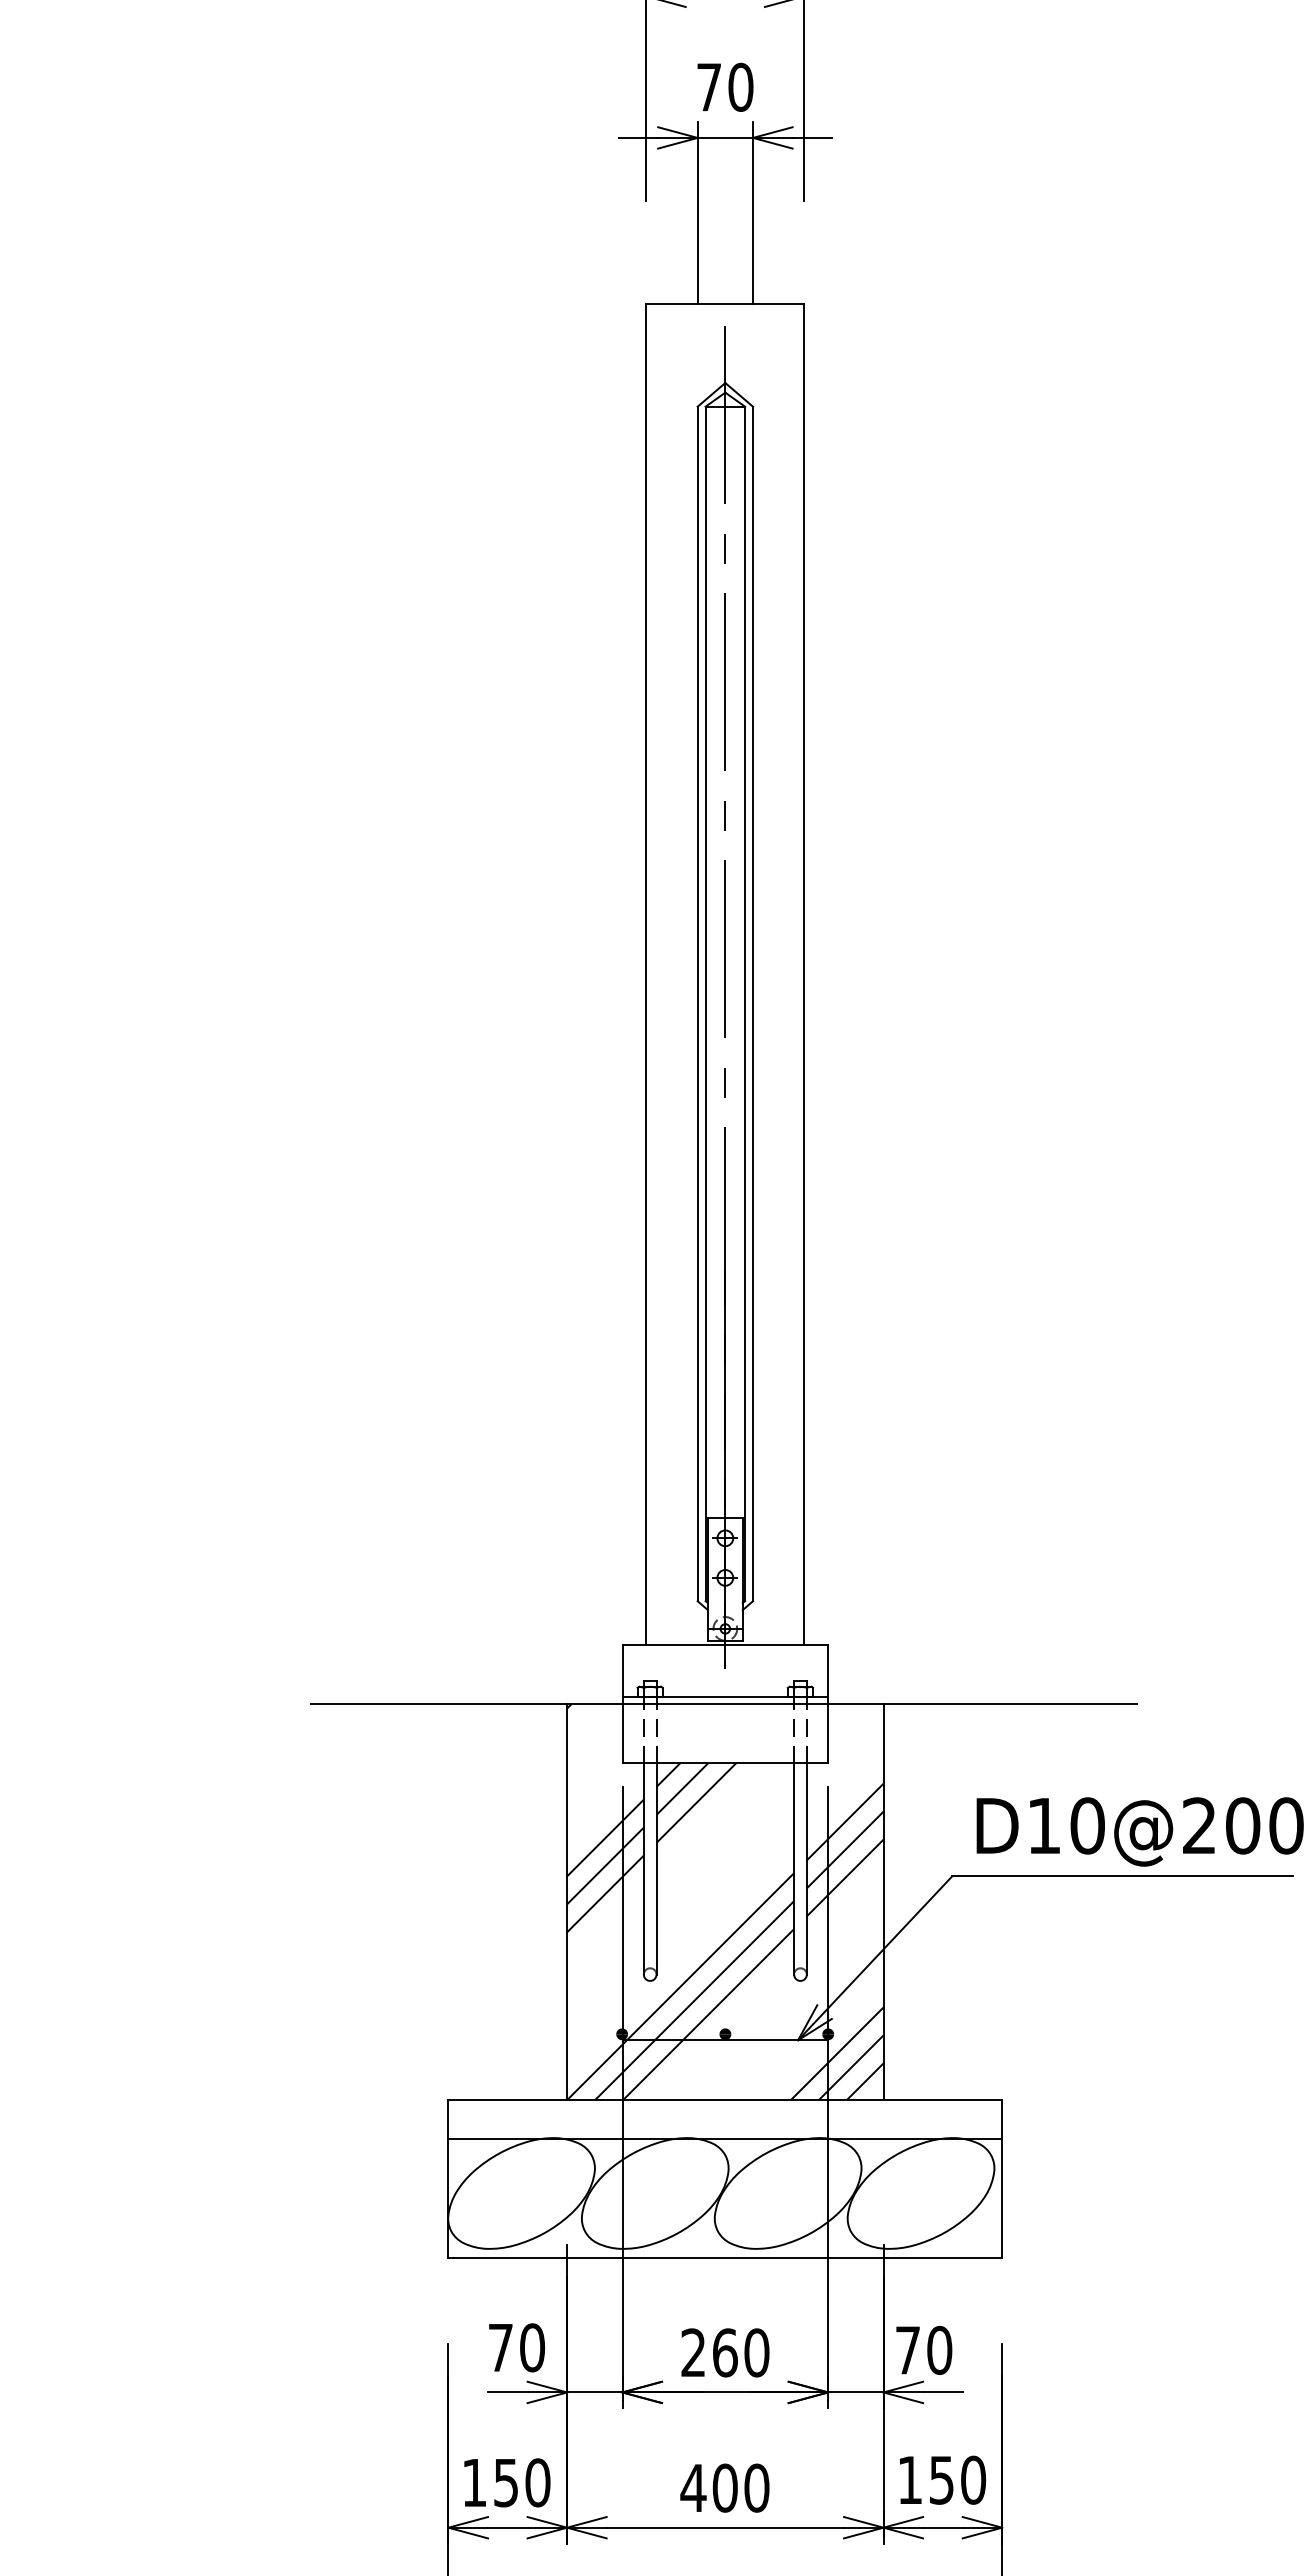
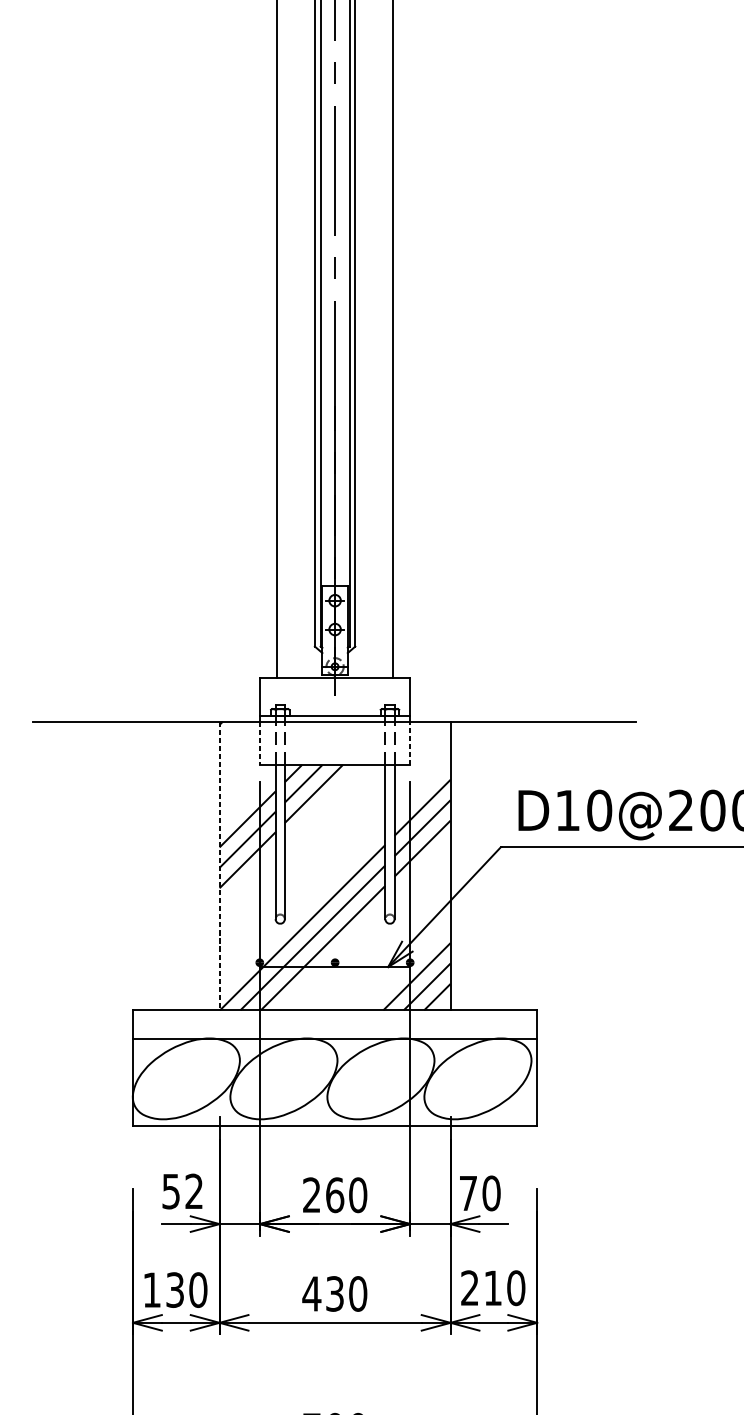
line: (622, 1733) -> (260, 743), solid -> dashed
line: (828, 1733) -> (410, 743), solid -> dashed
line: (567, 1901) -> (219, 865), solid -> dashed
text: (517, 2347) -> (183, 1191), 70 -> 52
text: (925, 2479) -> (481, 1287), 150 -> 210
text: (506, 2482) -> (175, 1289), 150 -> 130
text: (724, 2487) -> (334, 1293), 400 -> 430

